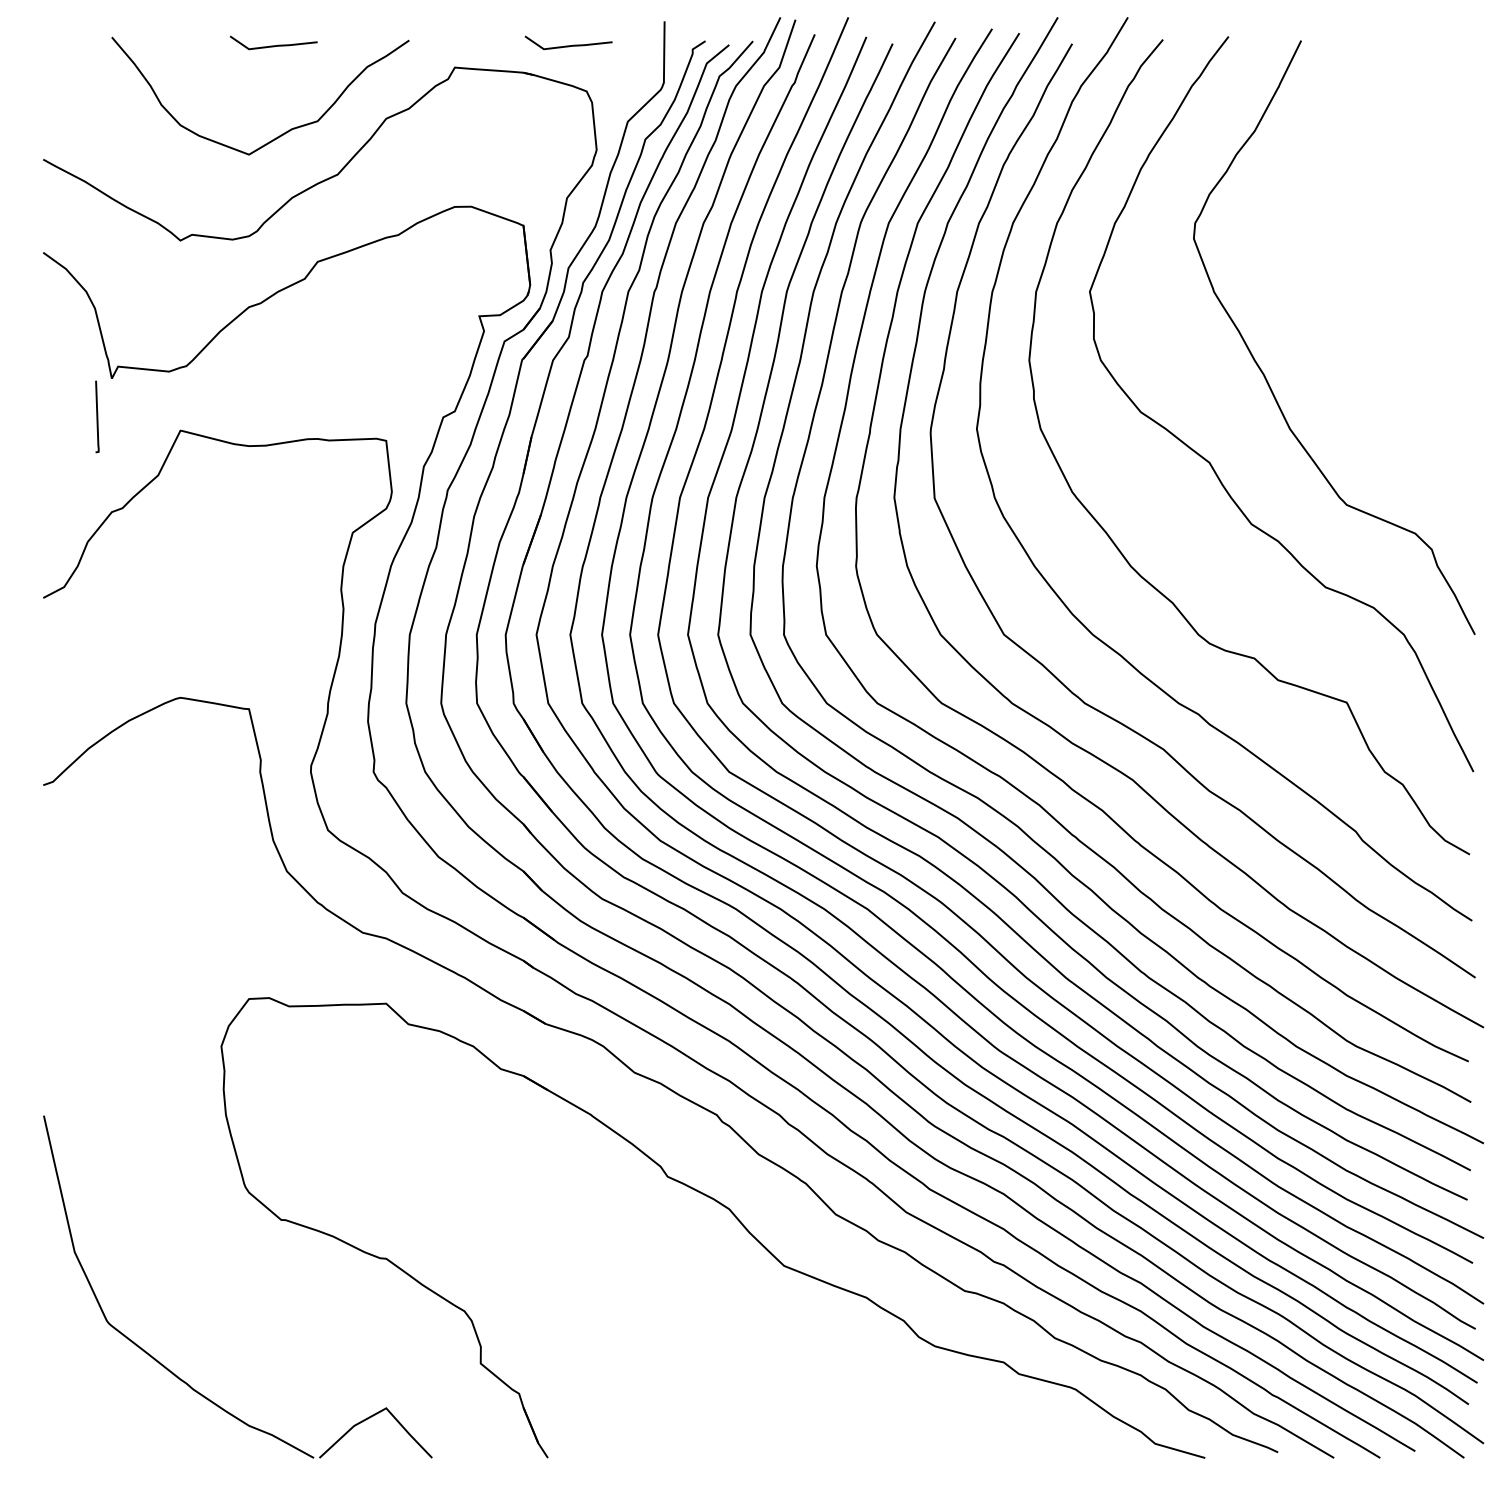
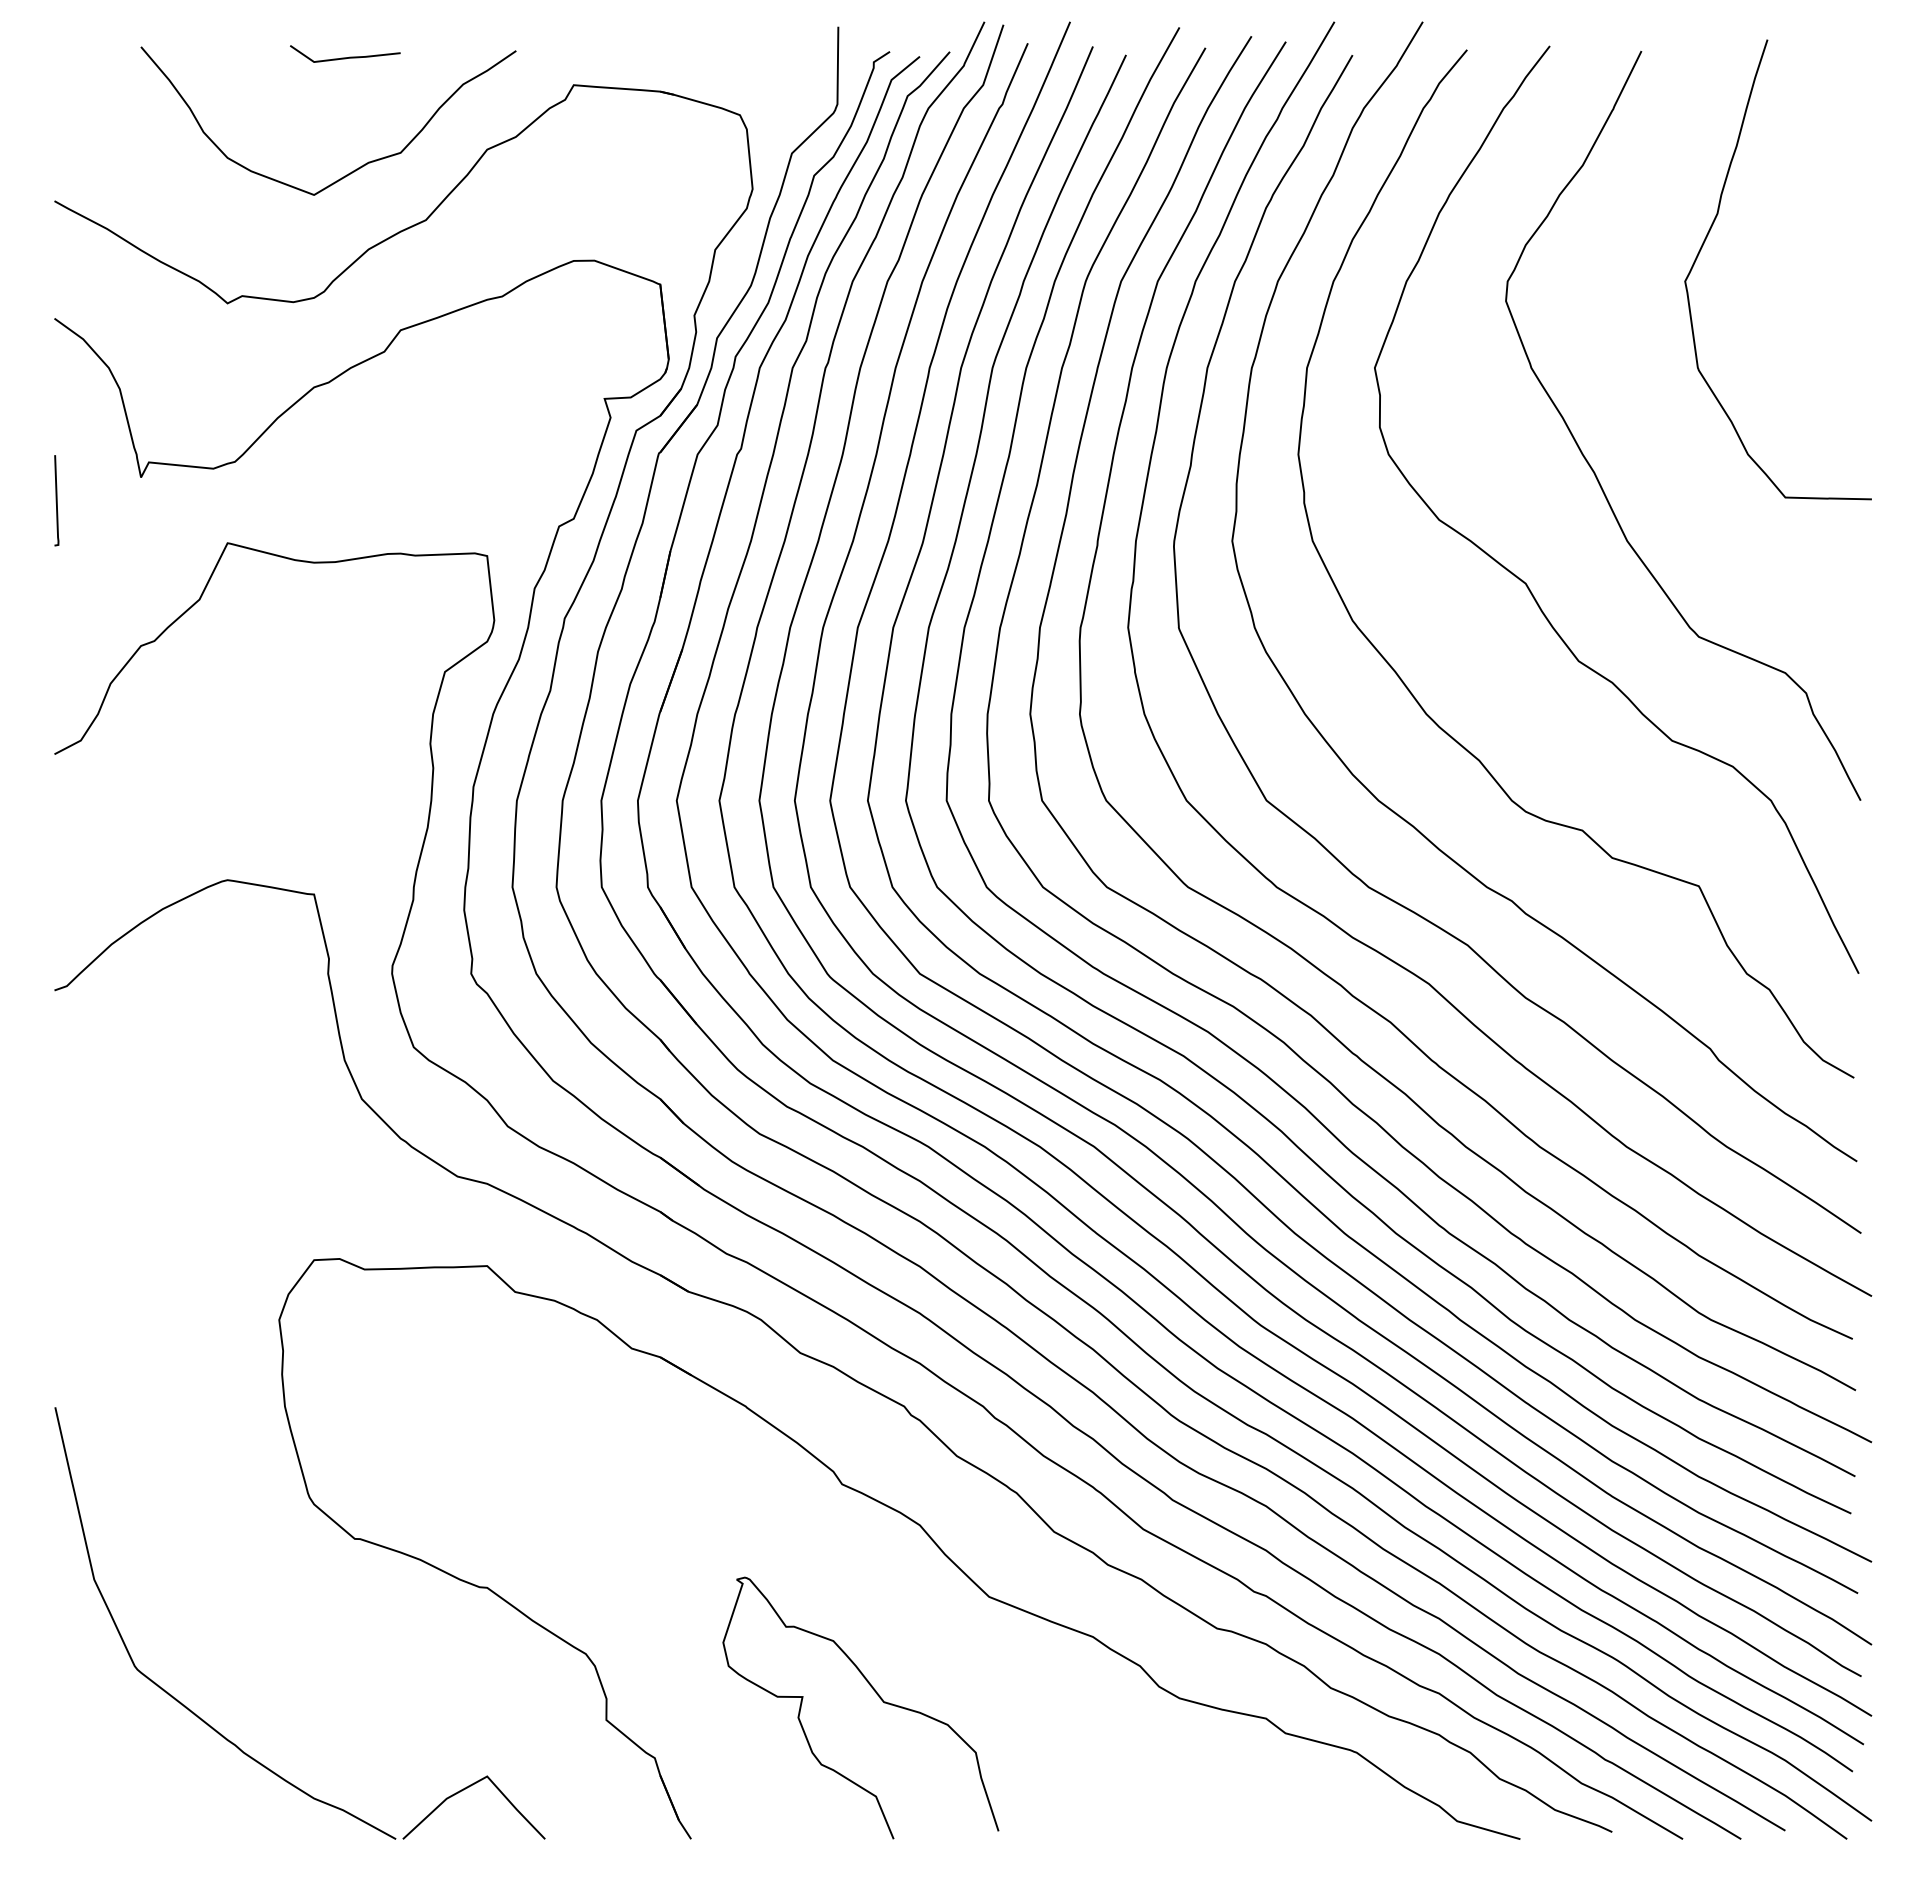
line: (568, 45) -> (717, 57), removed
curve: (1354, 186) -> (1708, 235), added
line: (97, 416) -> (56, 500), moved
curve: (694, 1343) -> (876, 1694), added

